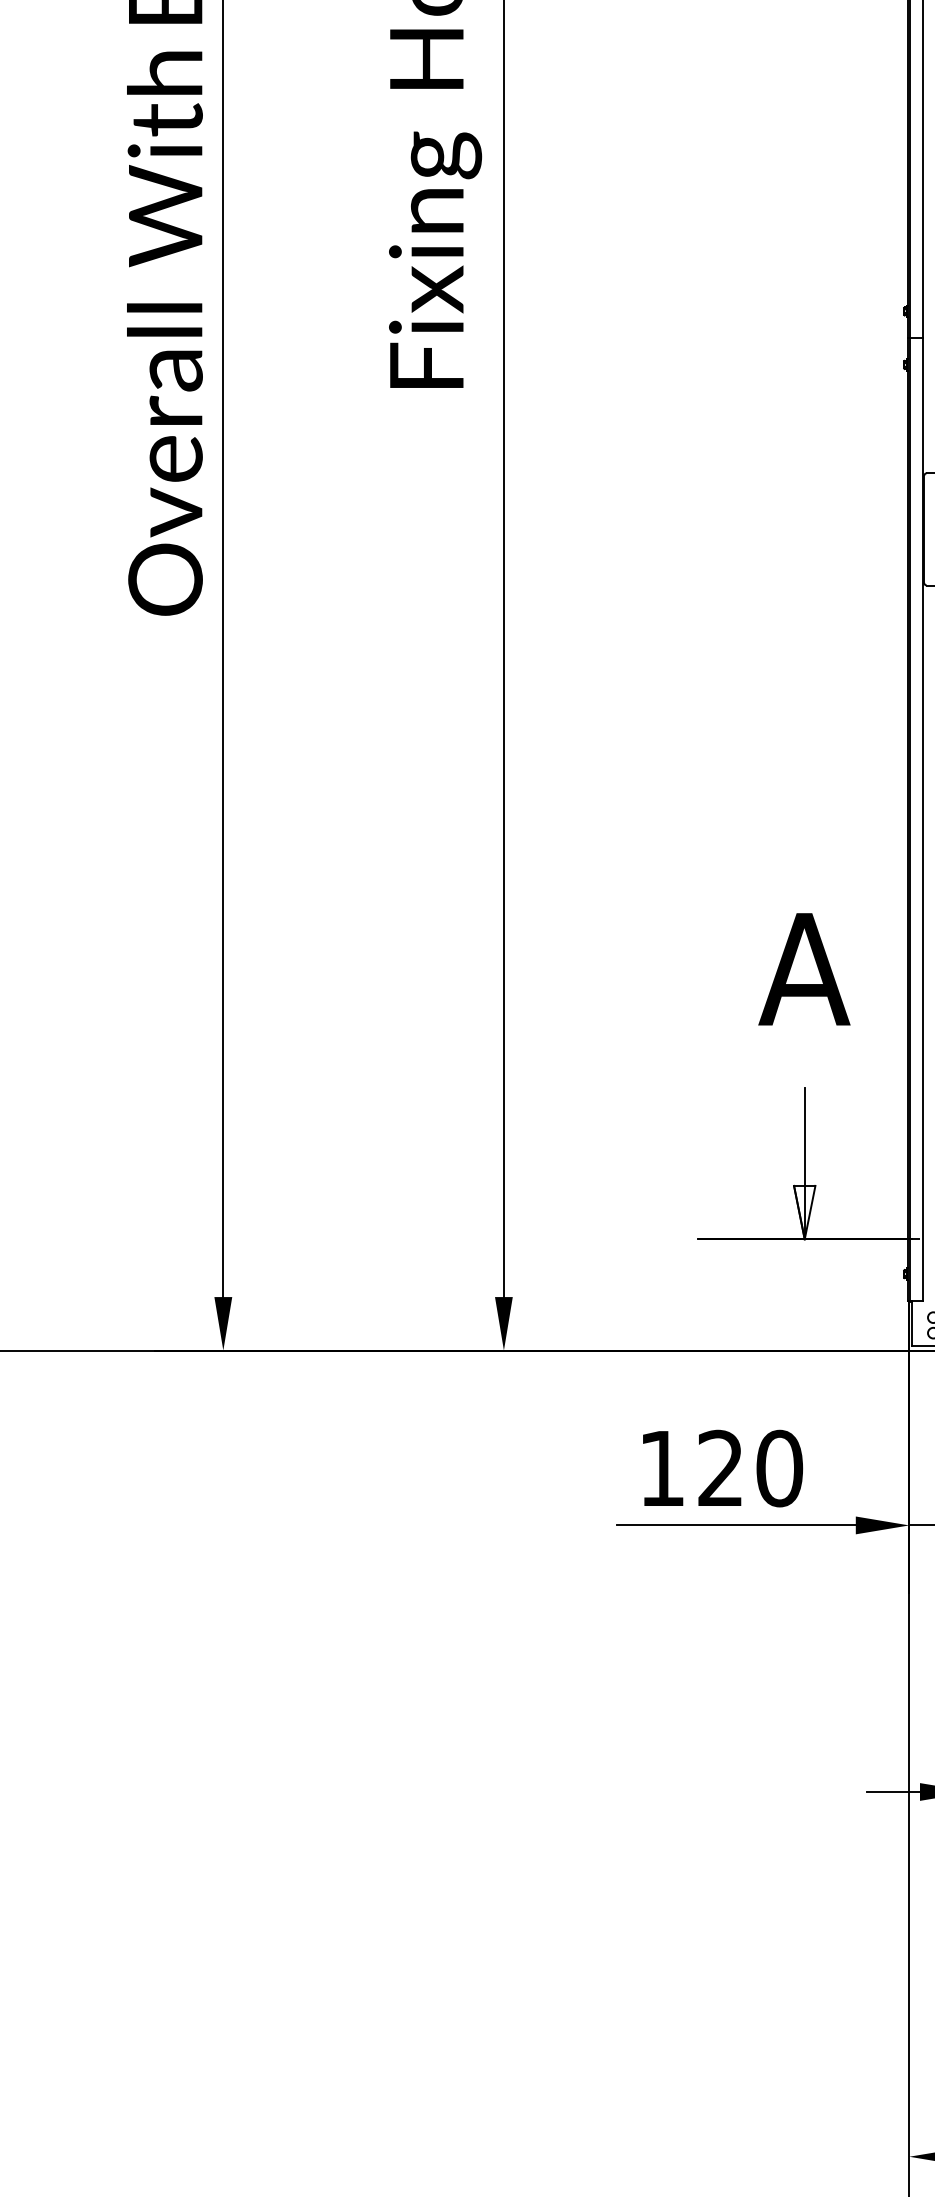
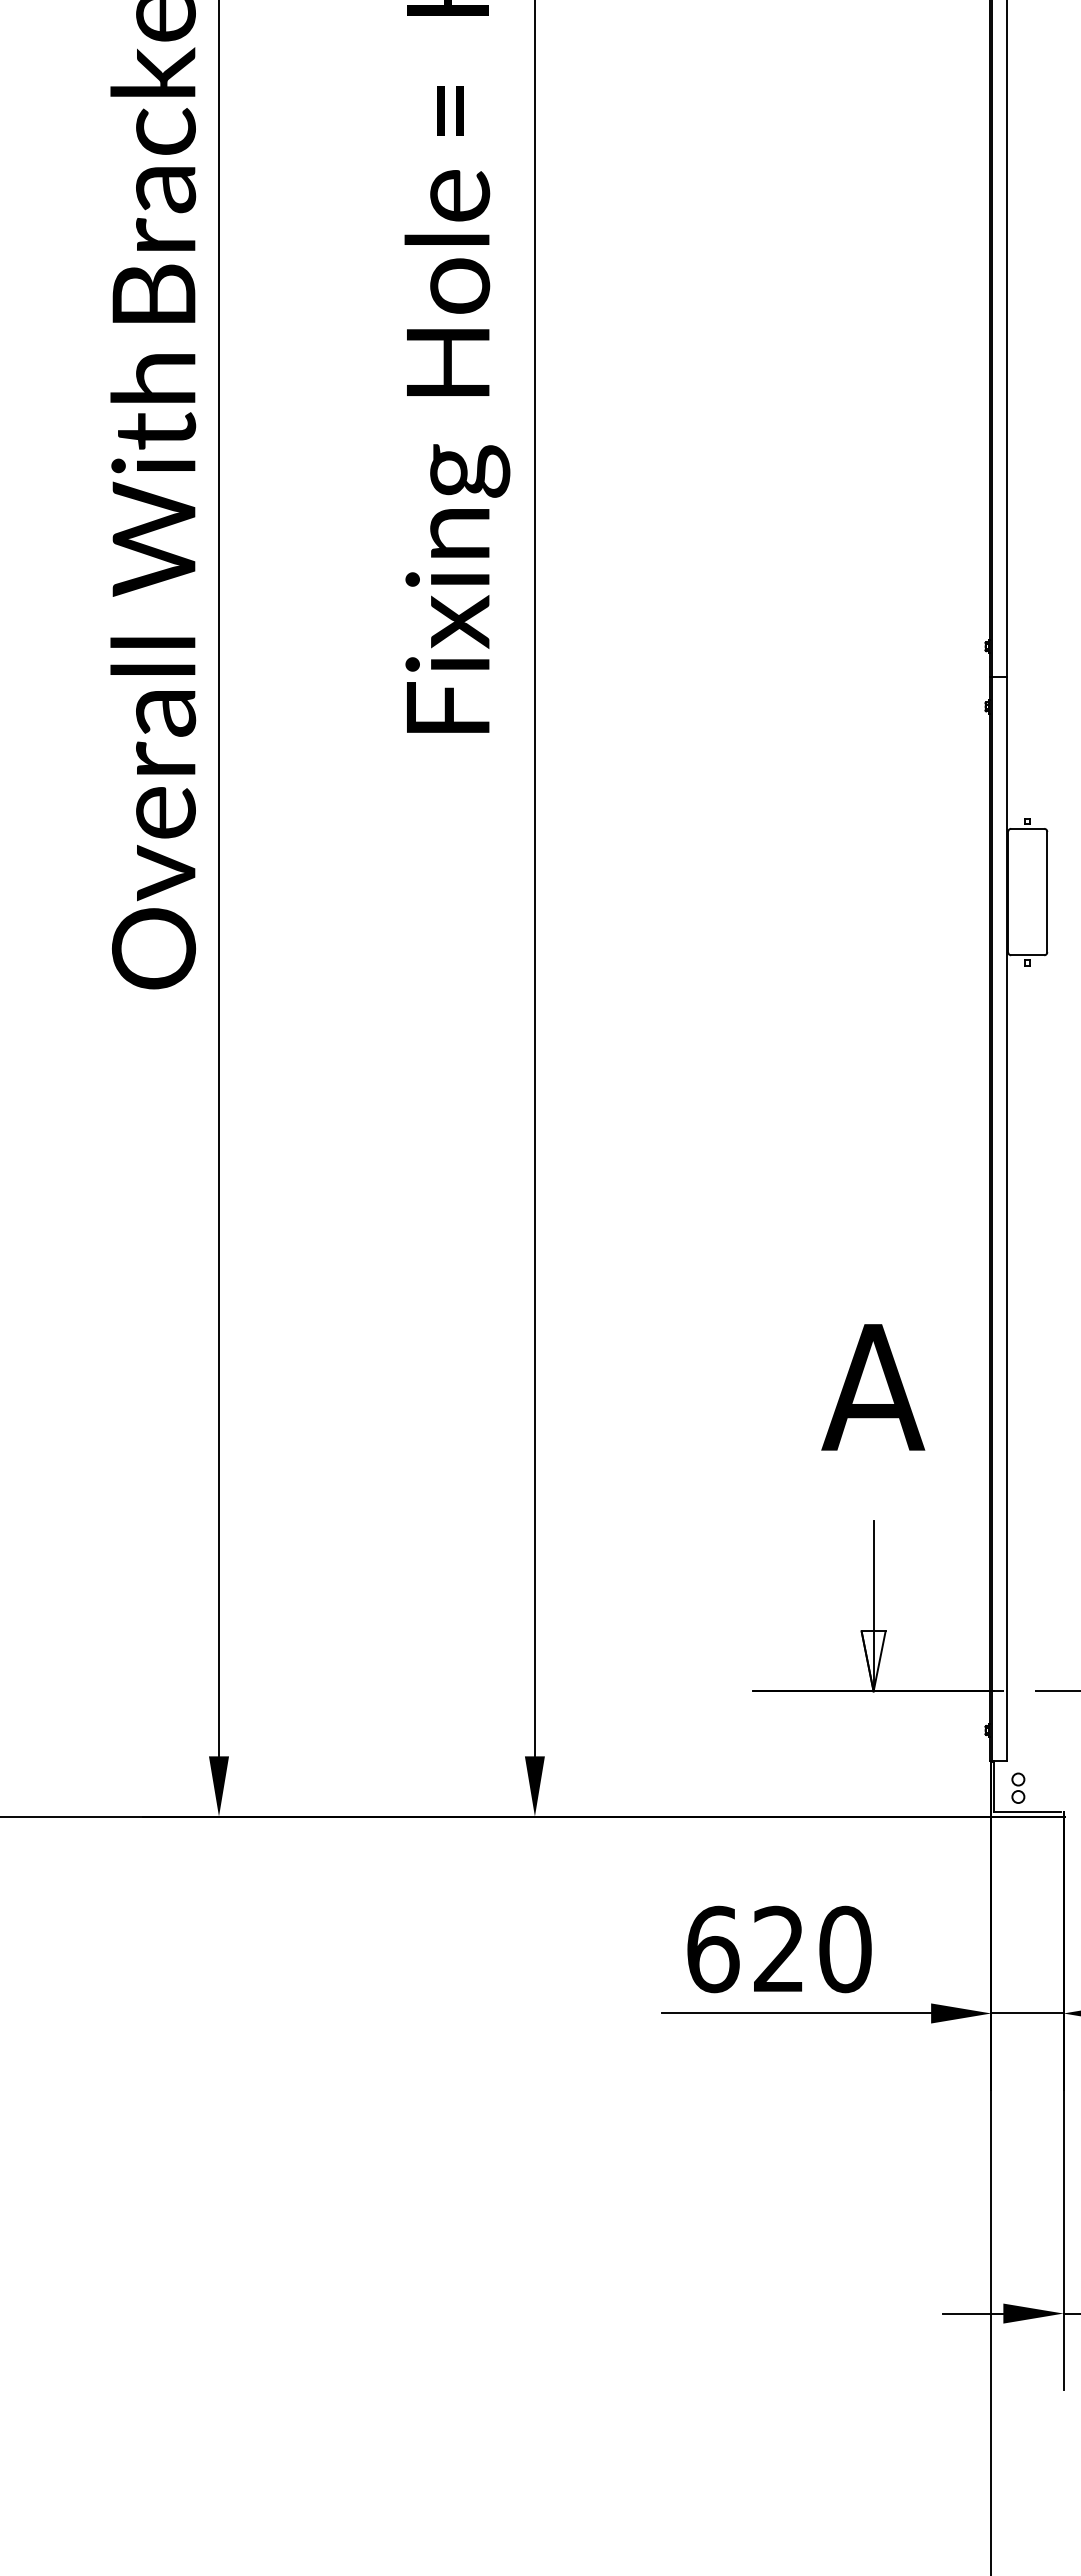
text: (662, 1468) -> (713, 1949), 120 -> 620

